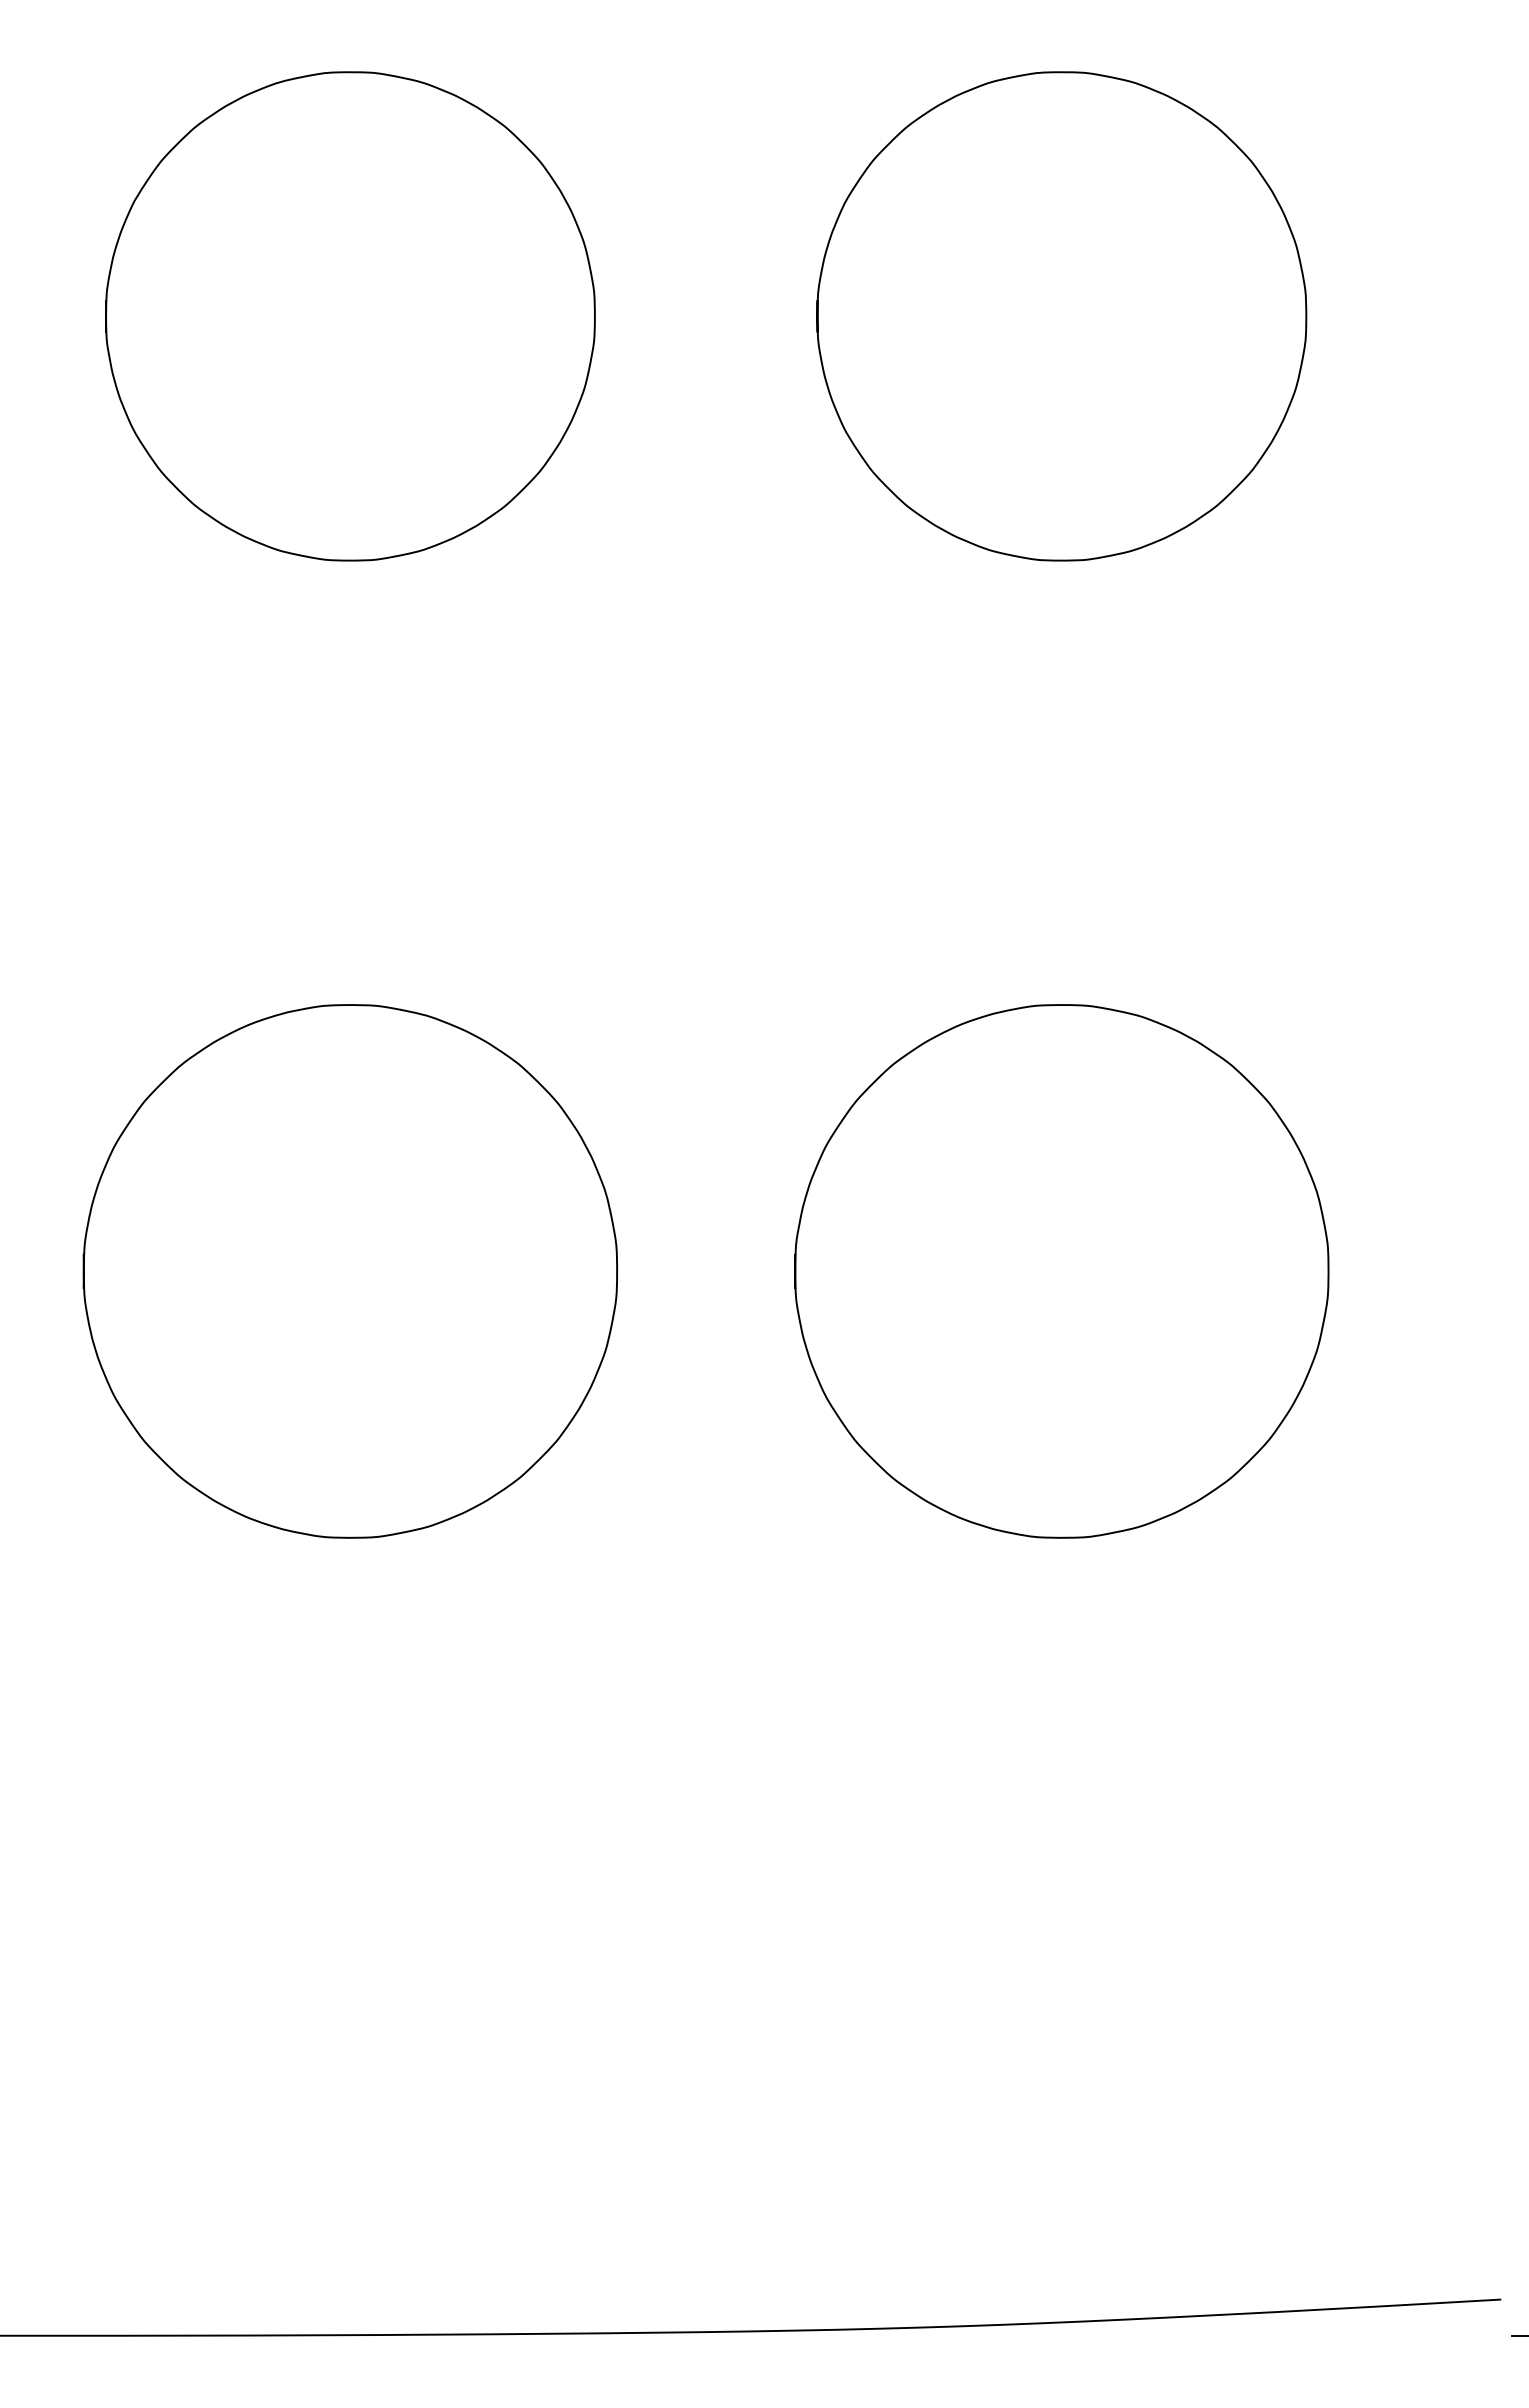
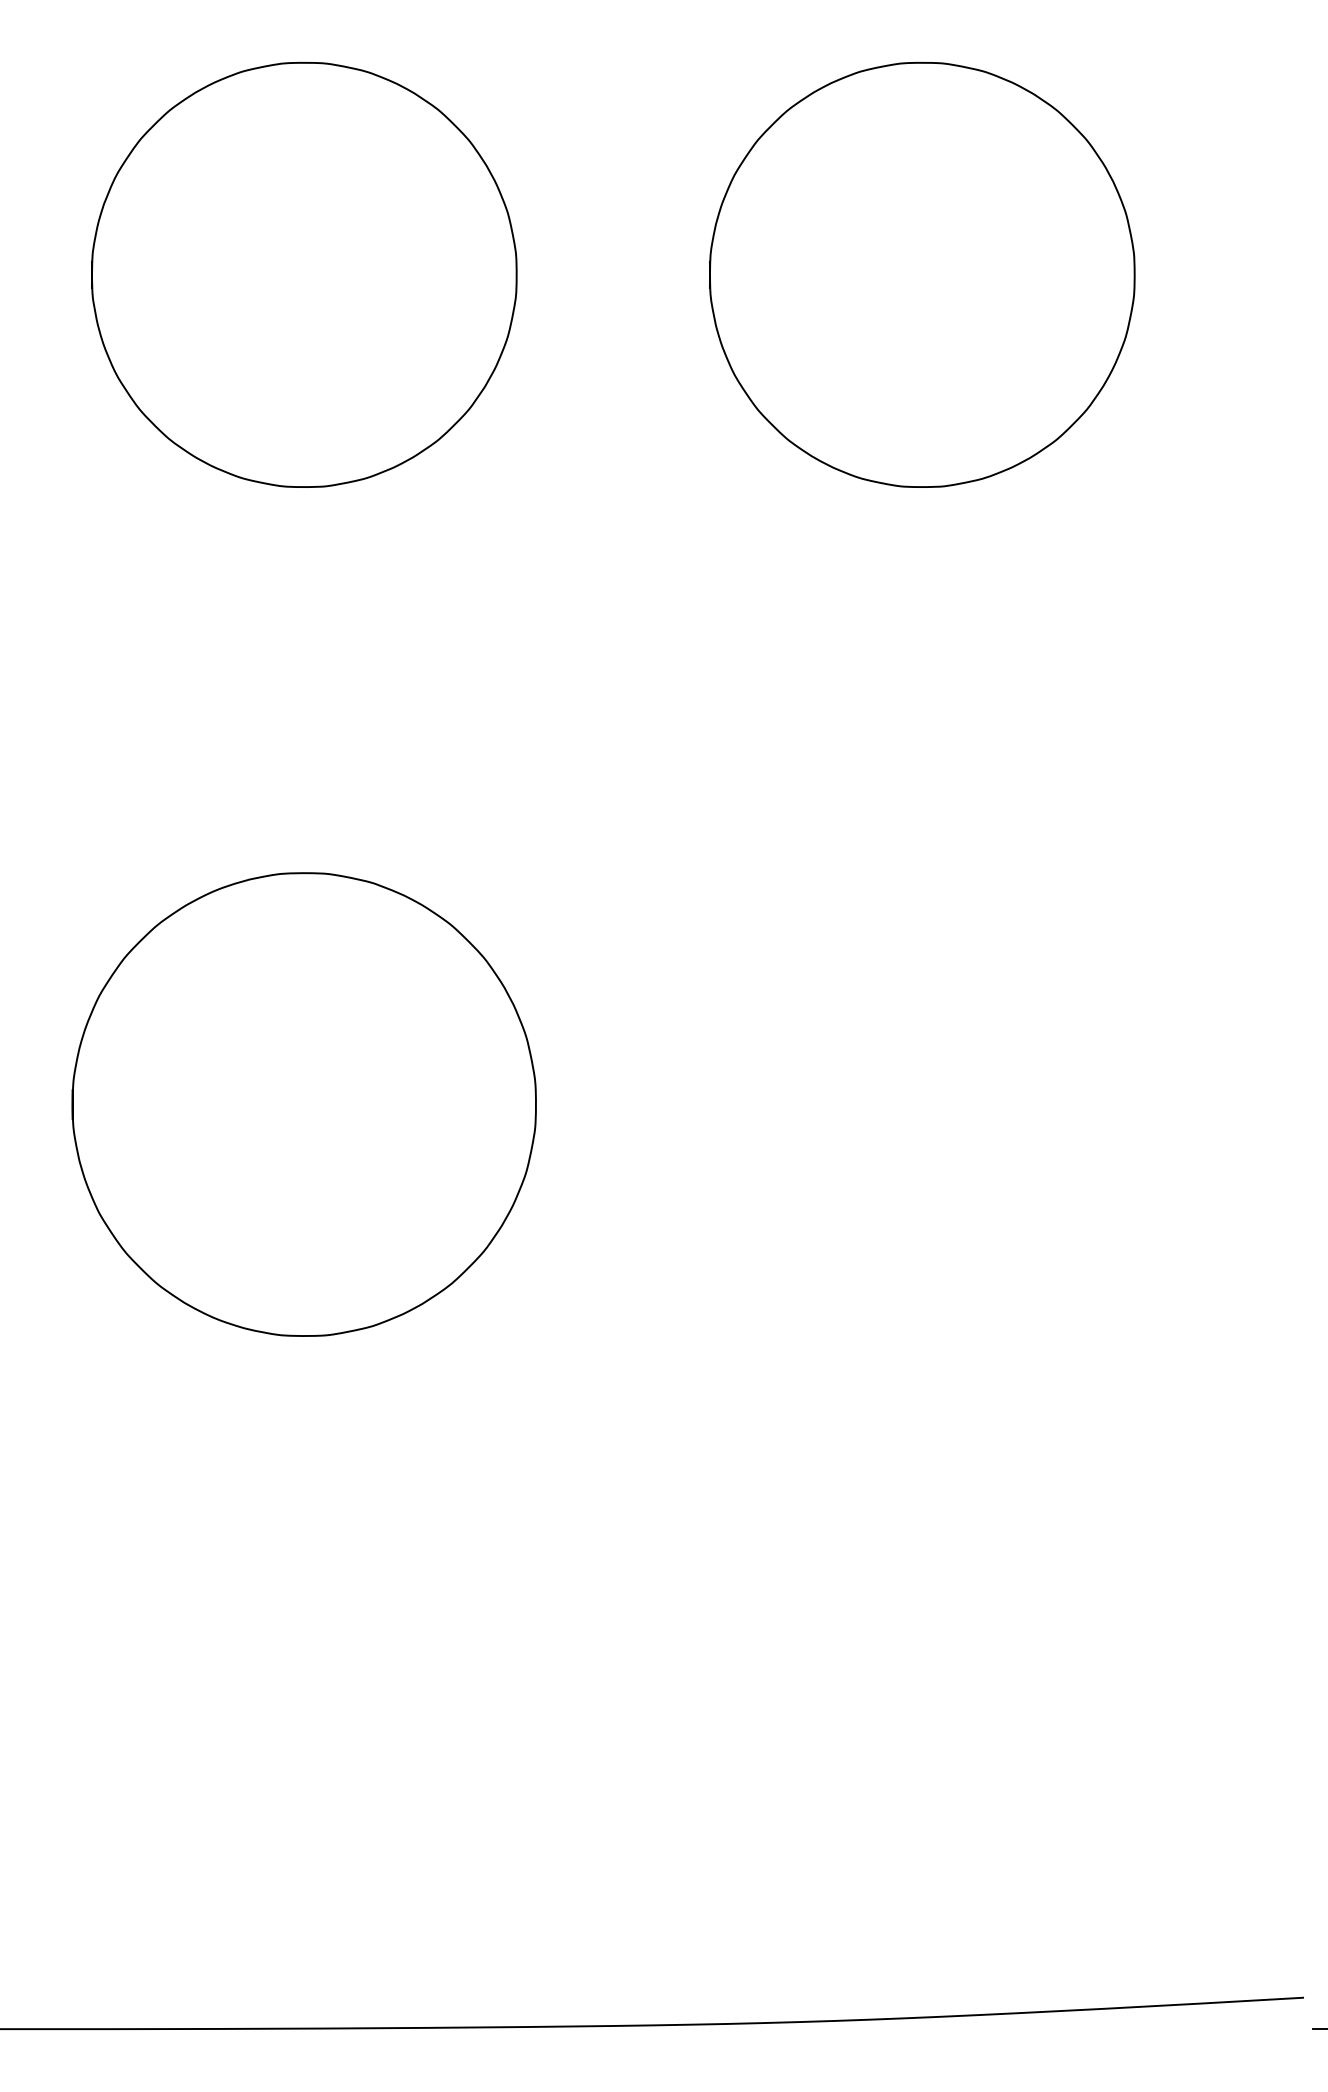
curve: (838, 1414) -> (728, 1228), removed

